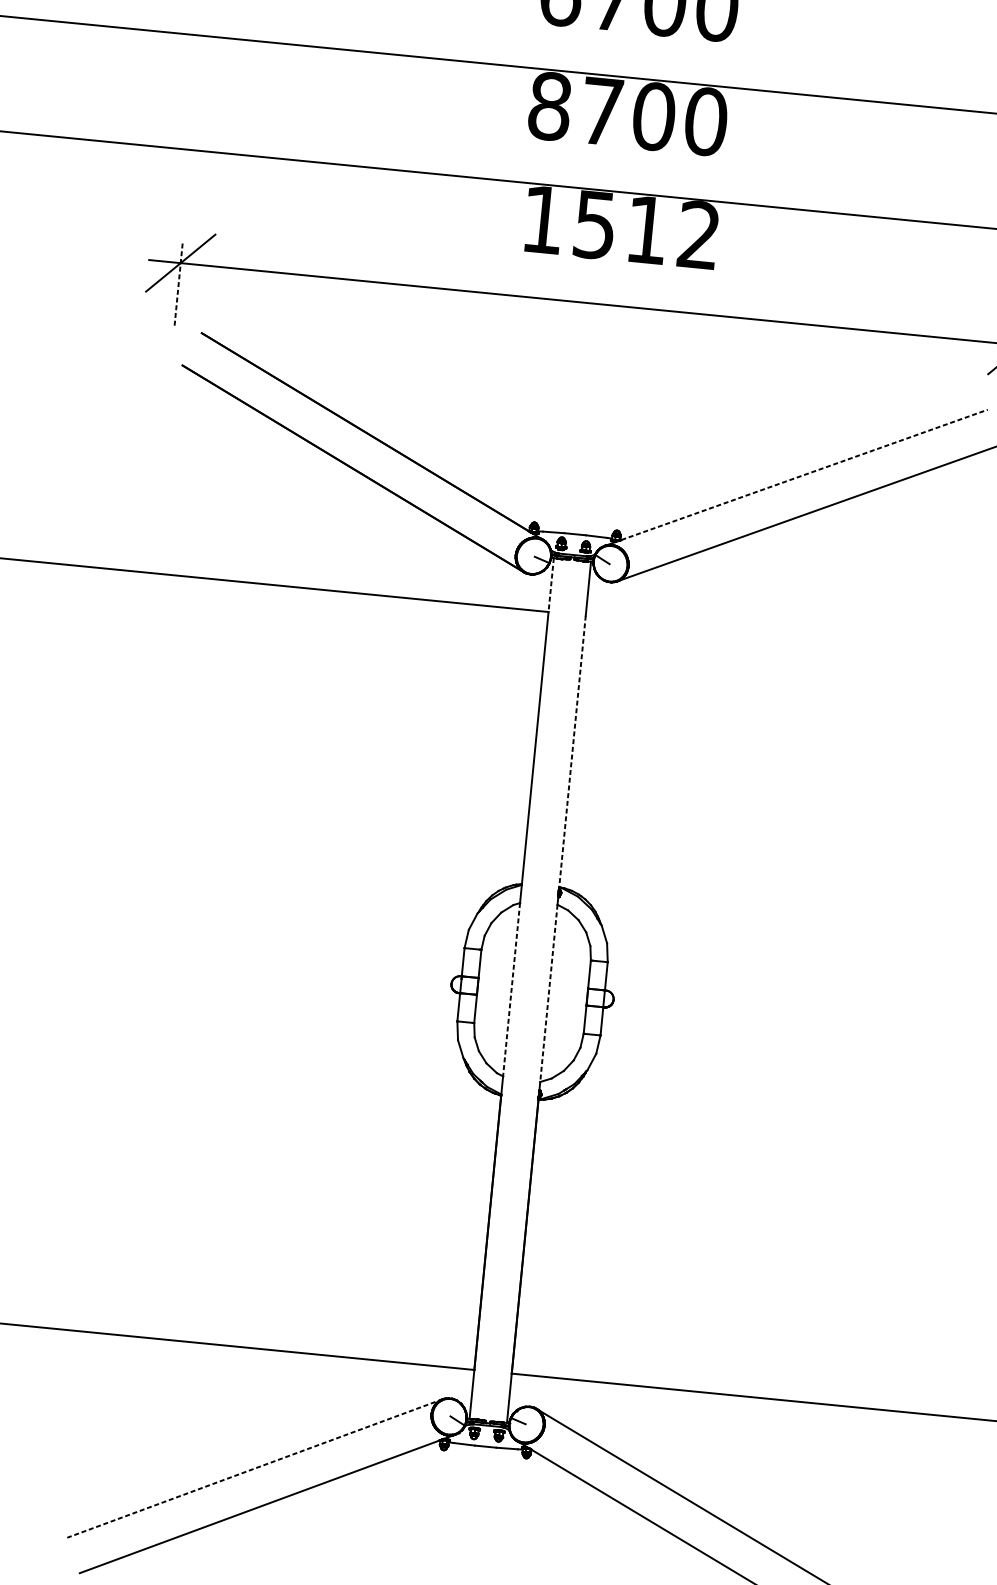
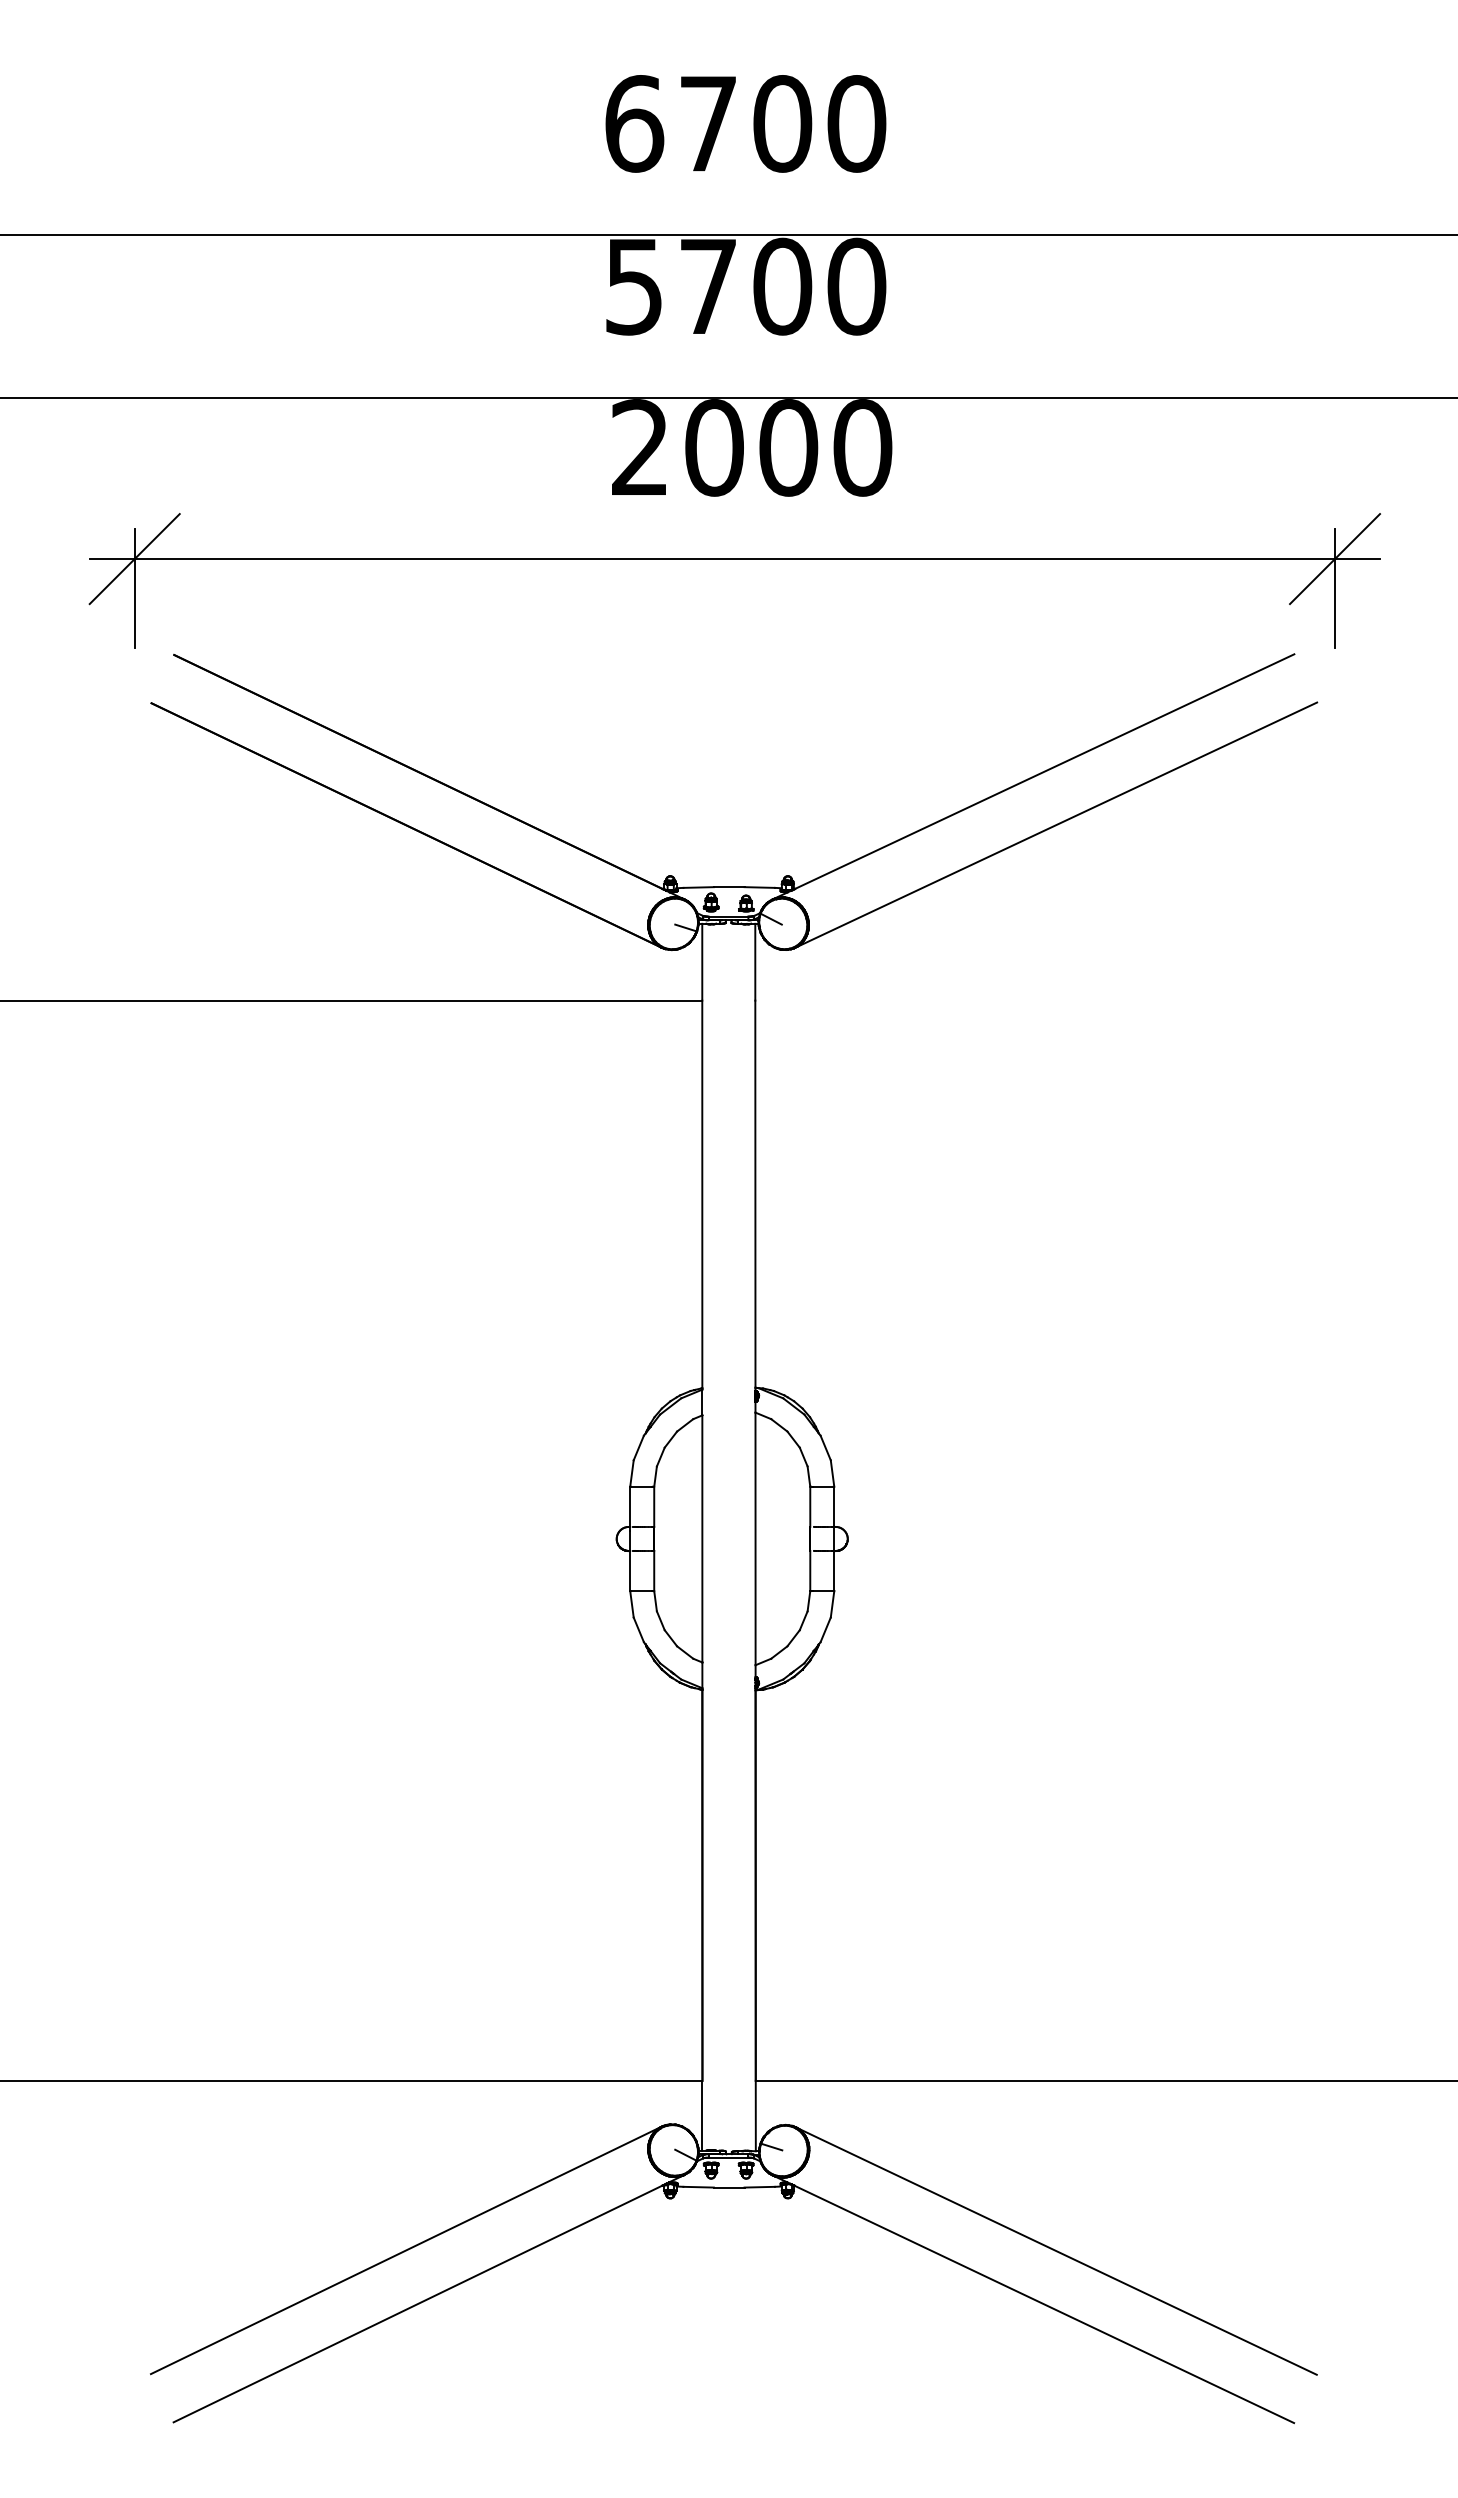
text: (550, 106) -> (634, 286), 8700 -> 5700
text: (621, 227) -> (752, 447), 1512 -> 2000
line: (178, 283) -> (134, 588), dashed -> solid
line: (804, 474) -> (1044, 771), dashed -> solid
line: (551, 585) -> (702, 962), dashed -> solid
line: (572, 751) -> (755, 1194), dashed -> solid
line: (511, 989) -> (702, 1538), dashed -> solid
line: (548, 993) -> (755, 1539), dashed -> solid
line: (255, 1468) -> (406, 2250), dashed -> solid

